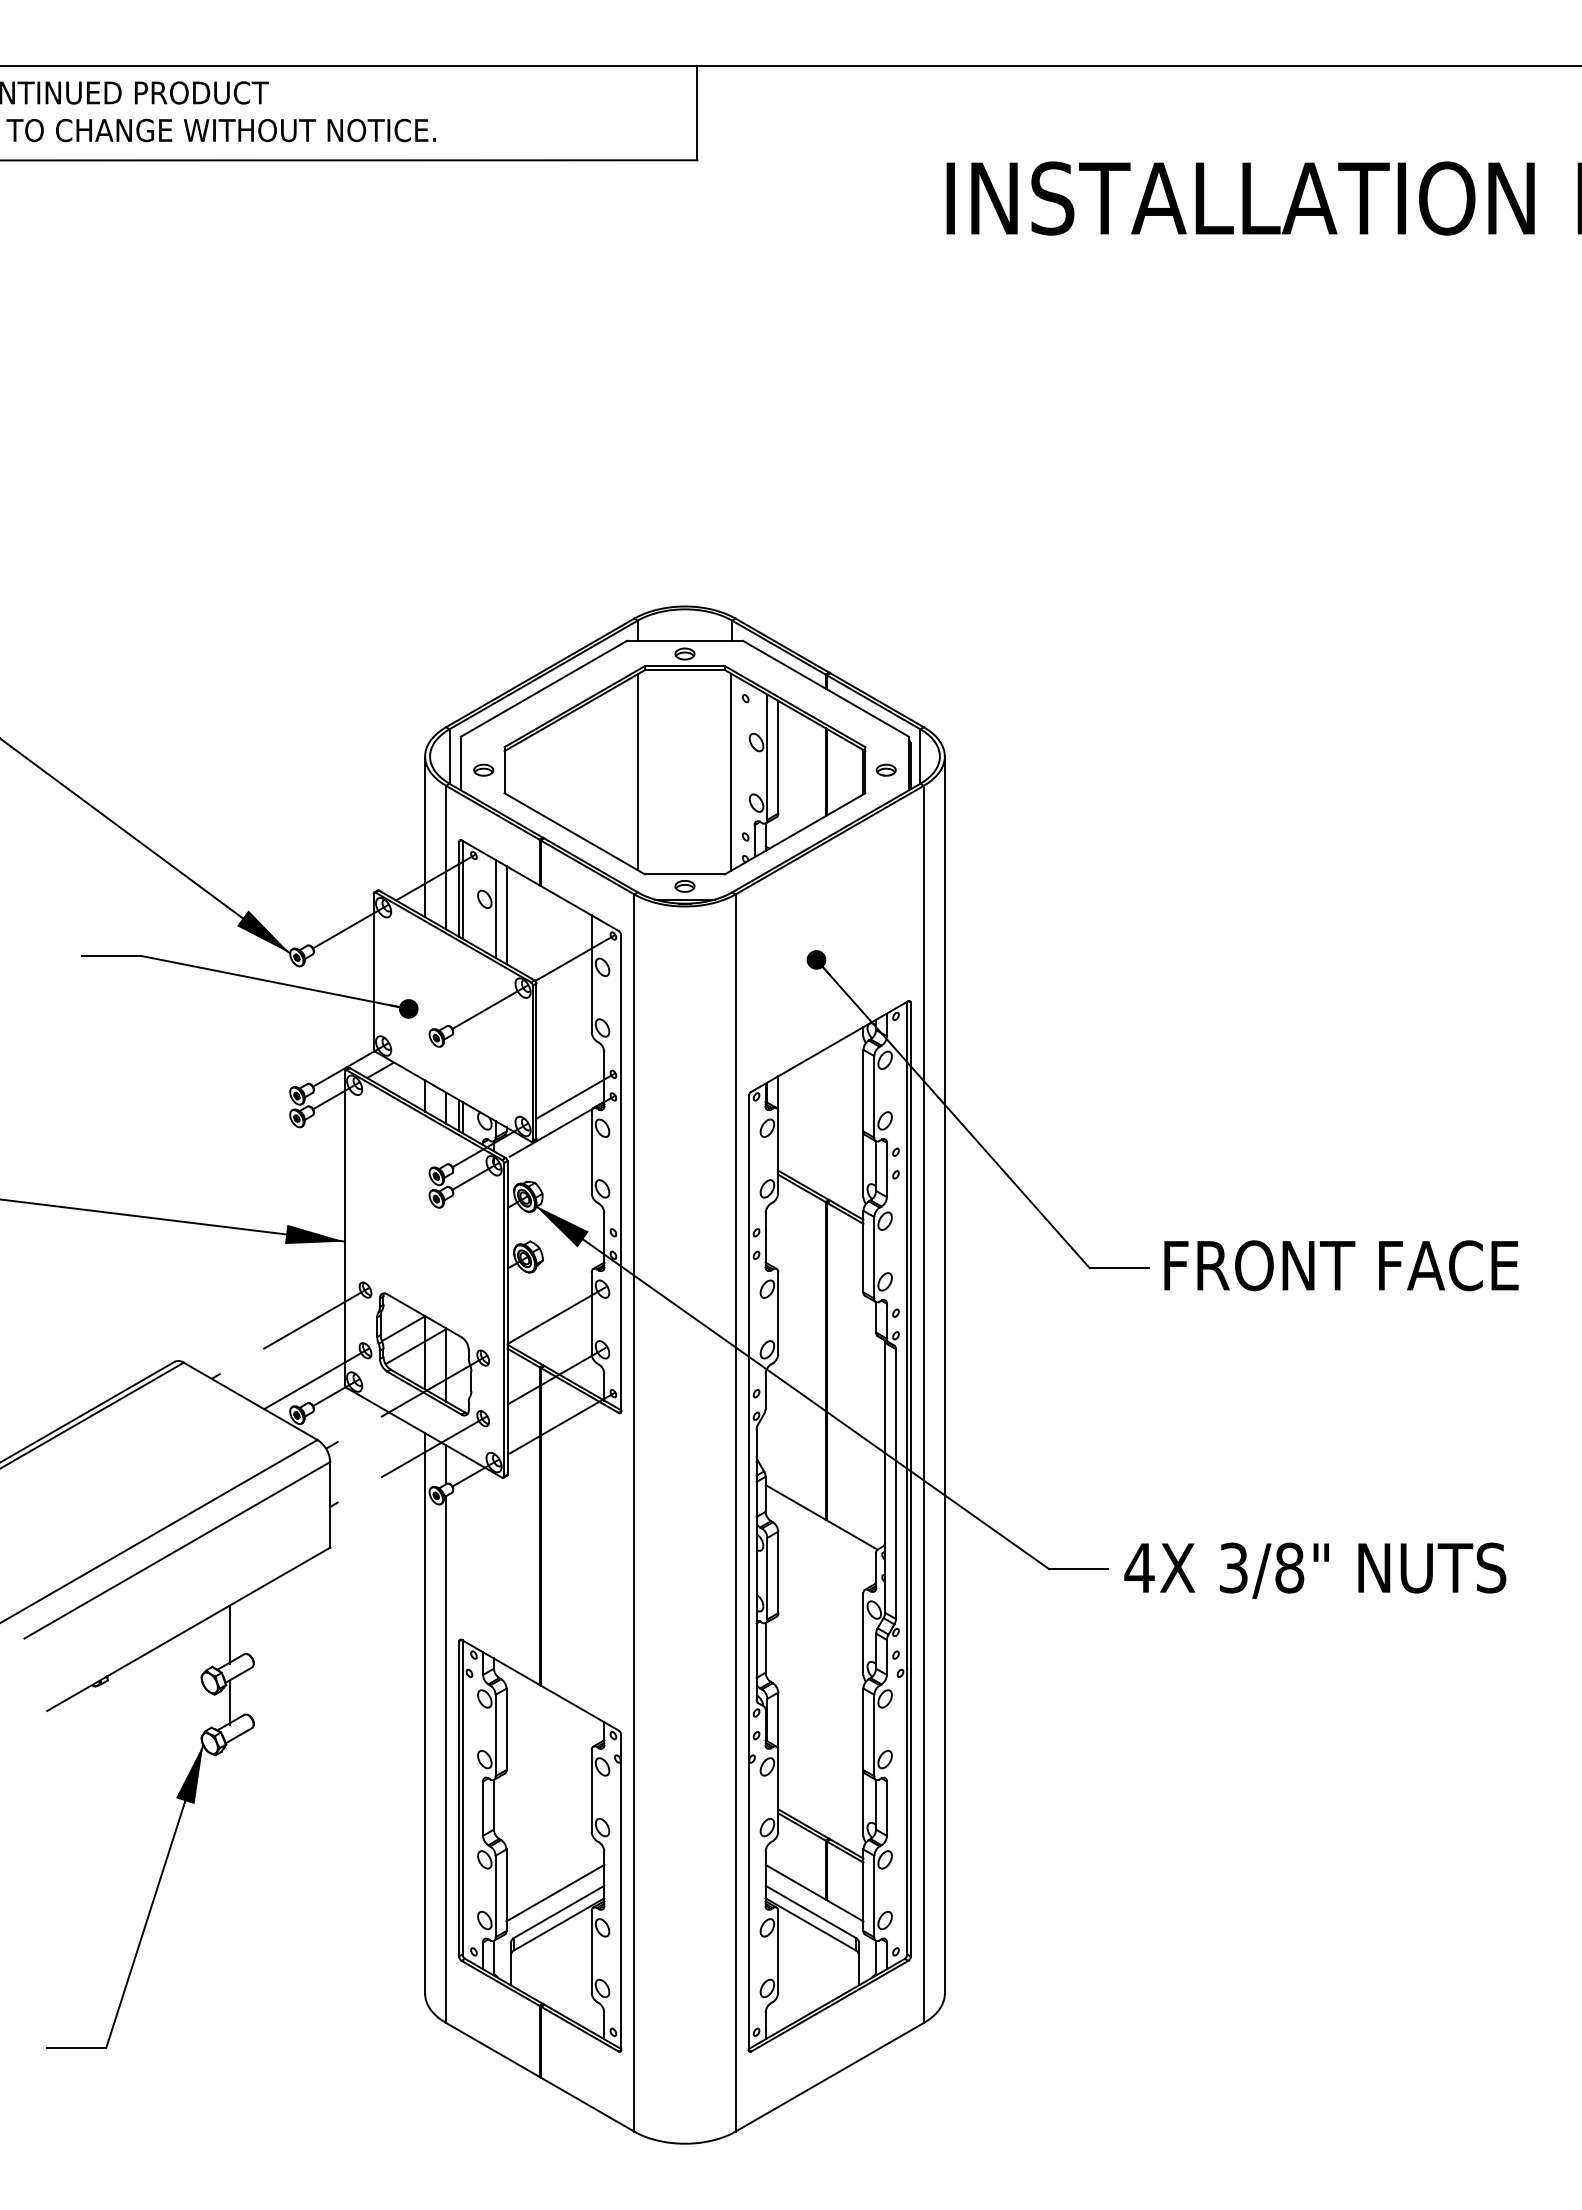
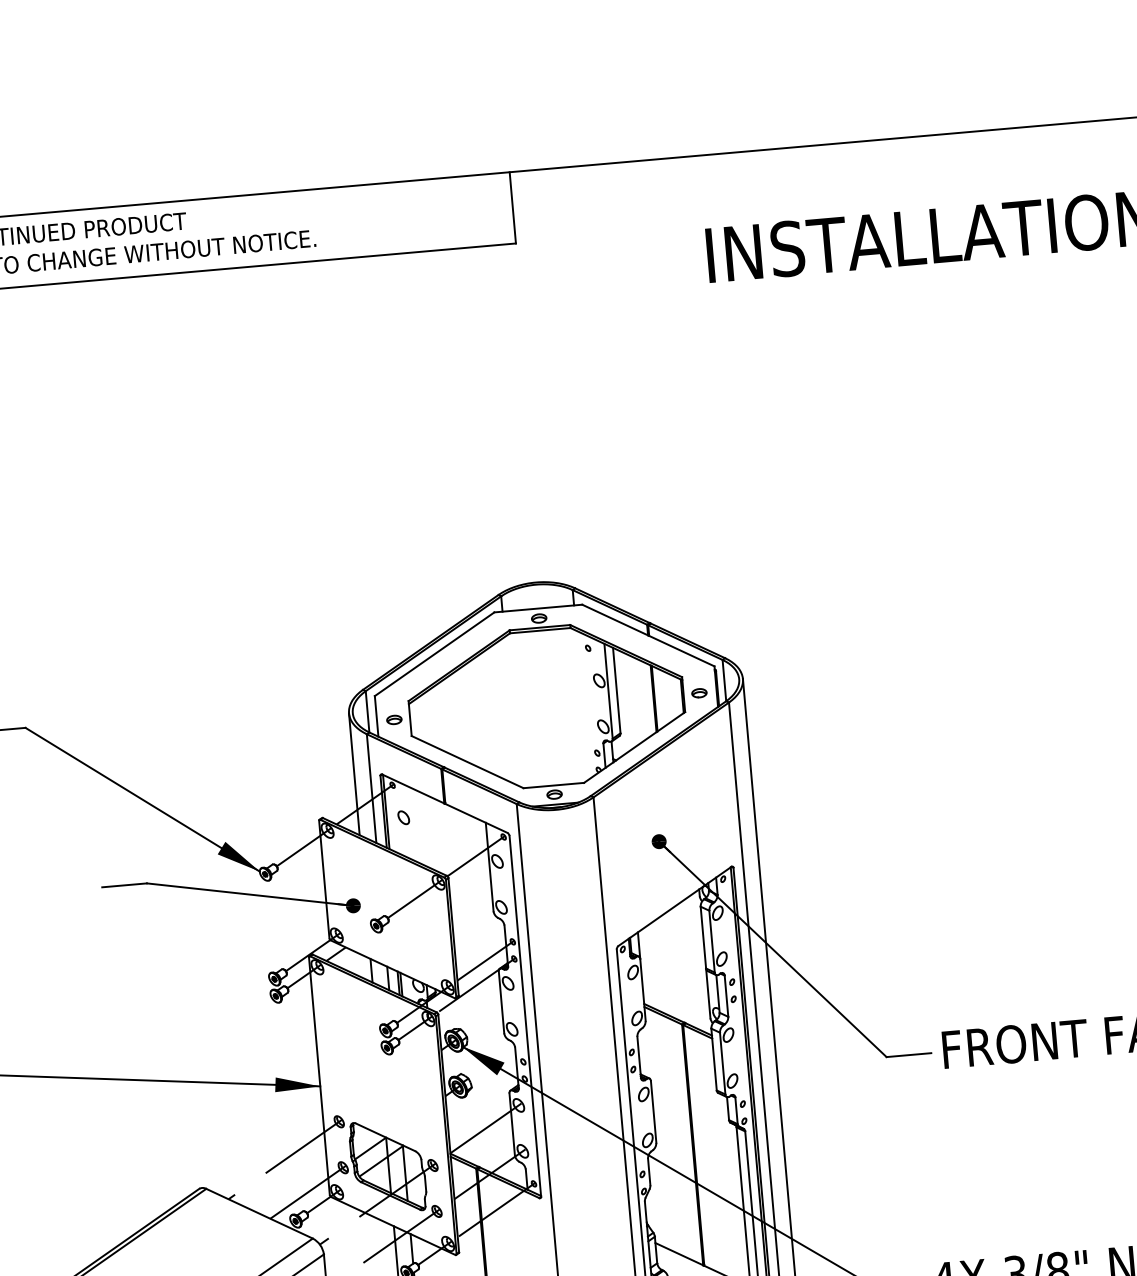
line: (731, 771) -> (582, 704), removed
line: (637, 772) -> (511, 711), removed
line: (495, 908) -> (412, 823), removed
line: (506, 915) -> (421, 828), removed

